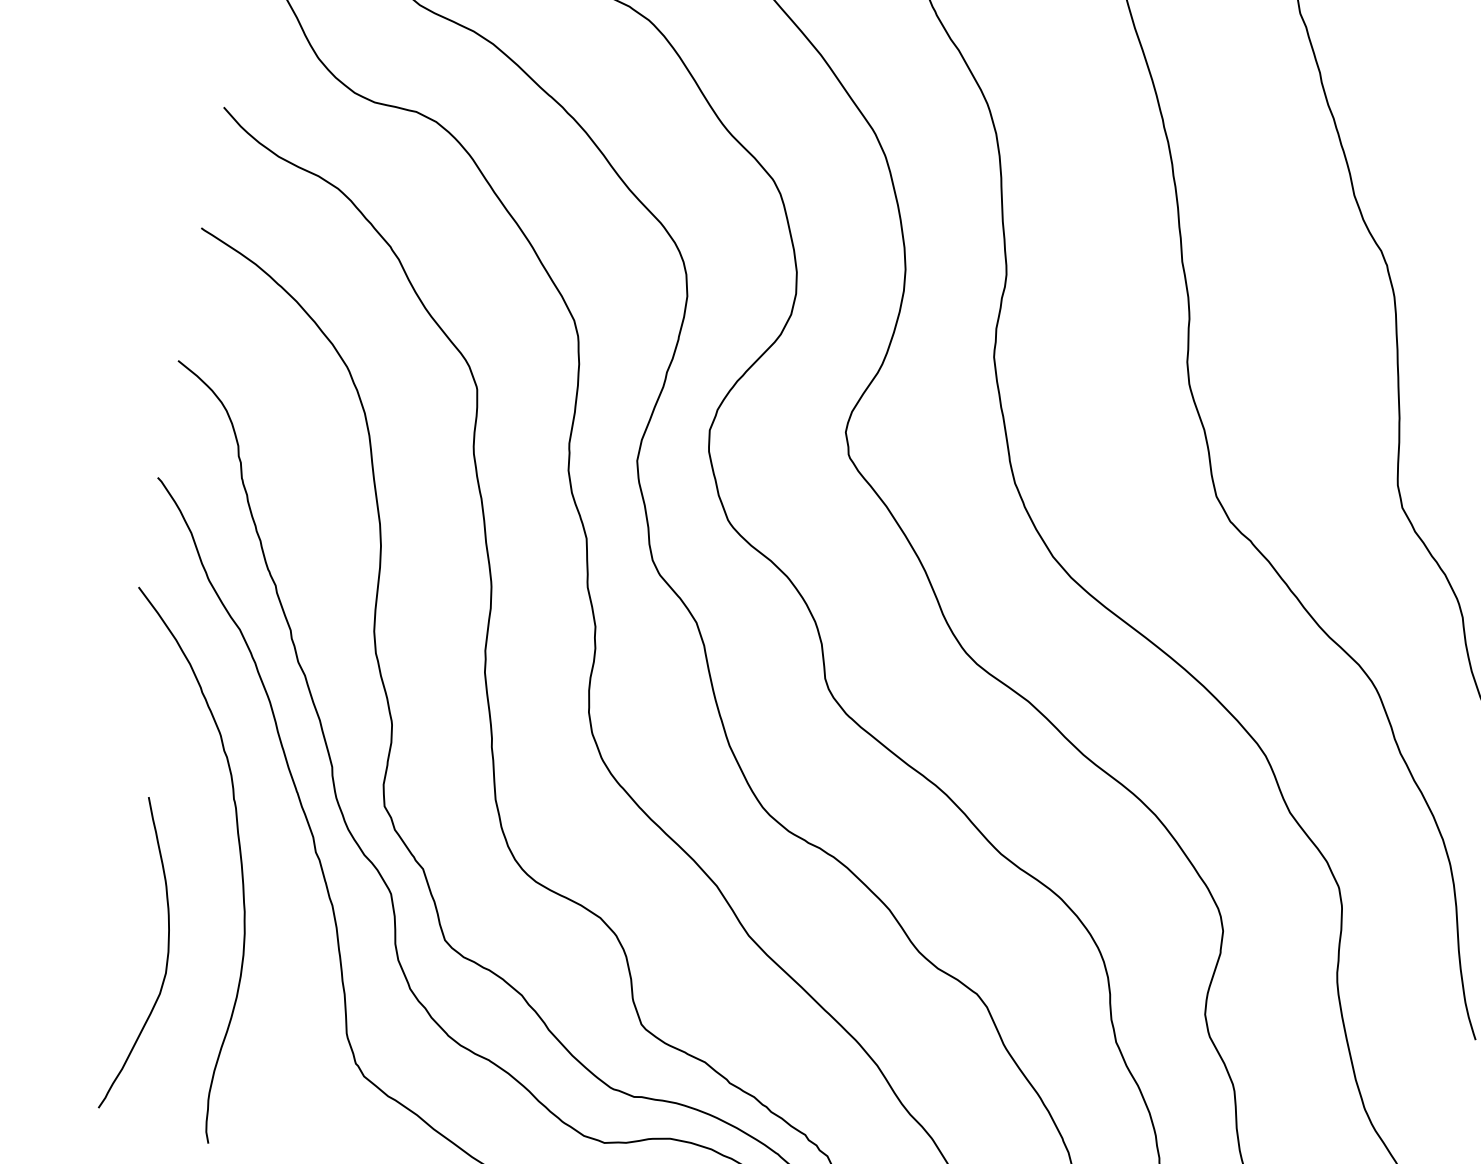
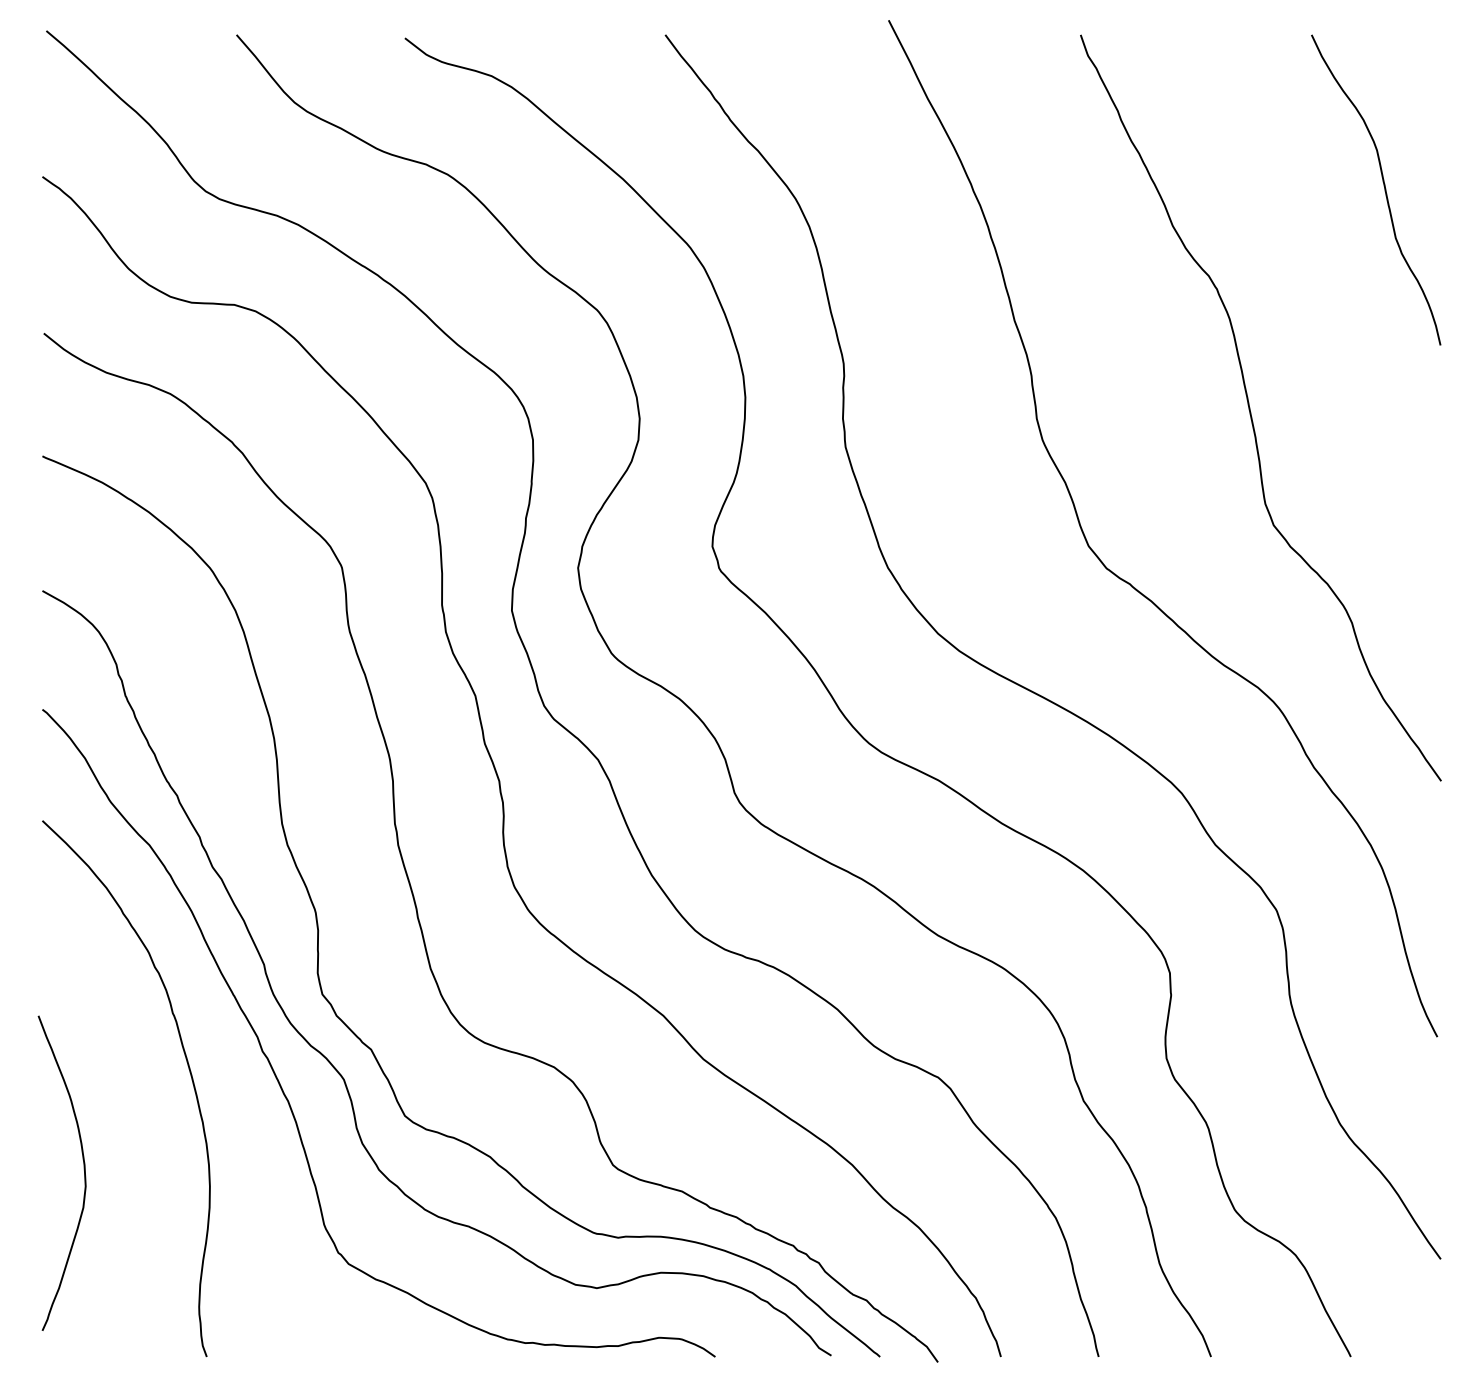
curve: (166, 956) -> (83, 1169), moved

